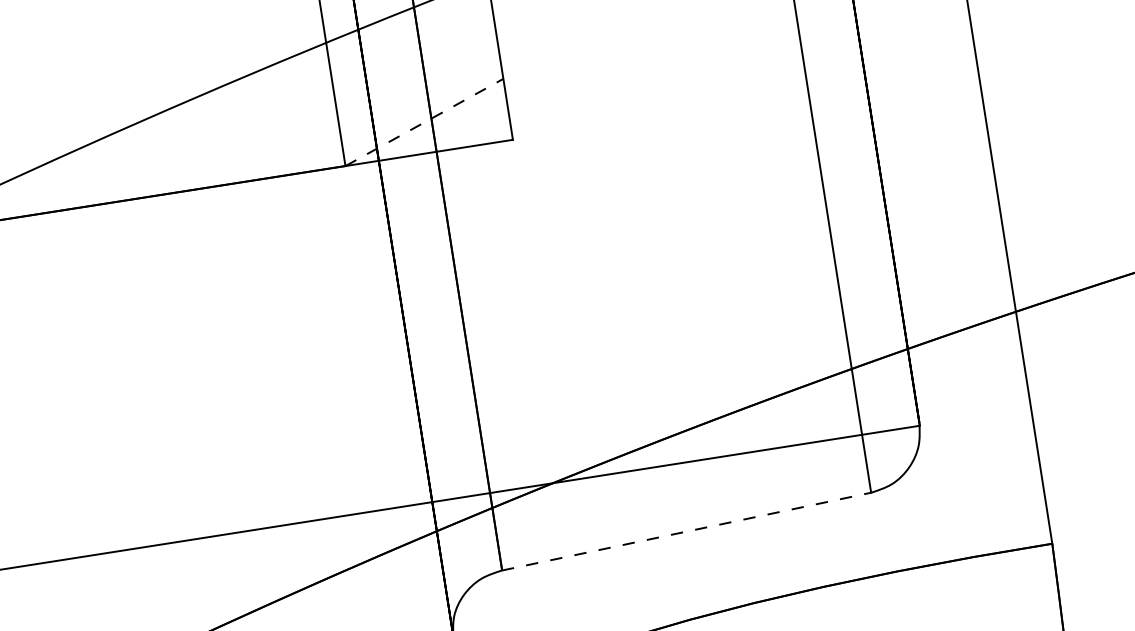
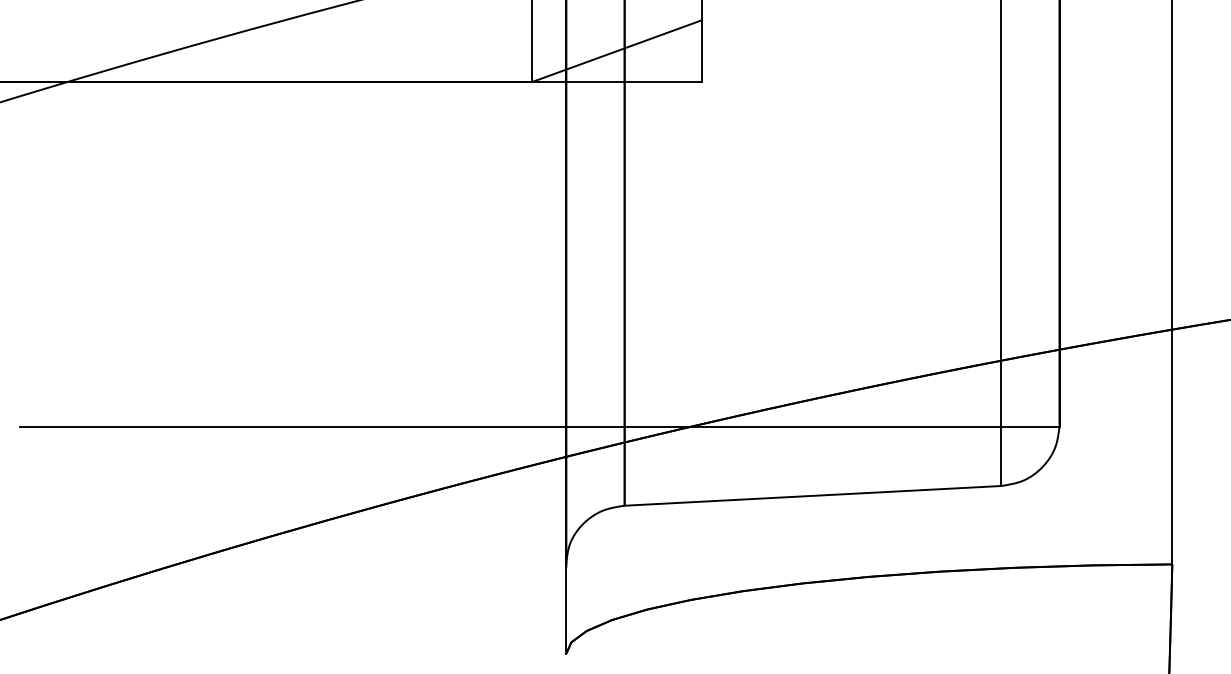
line: (424, 121) -> (617, 50), dashed -> solid
line: (686, 531) -> (812, 495), dashed -> solid

